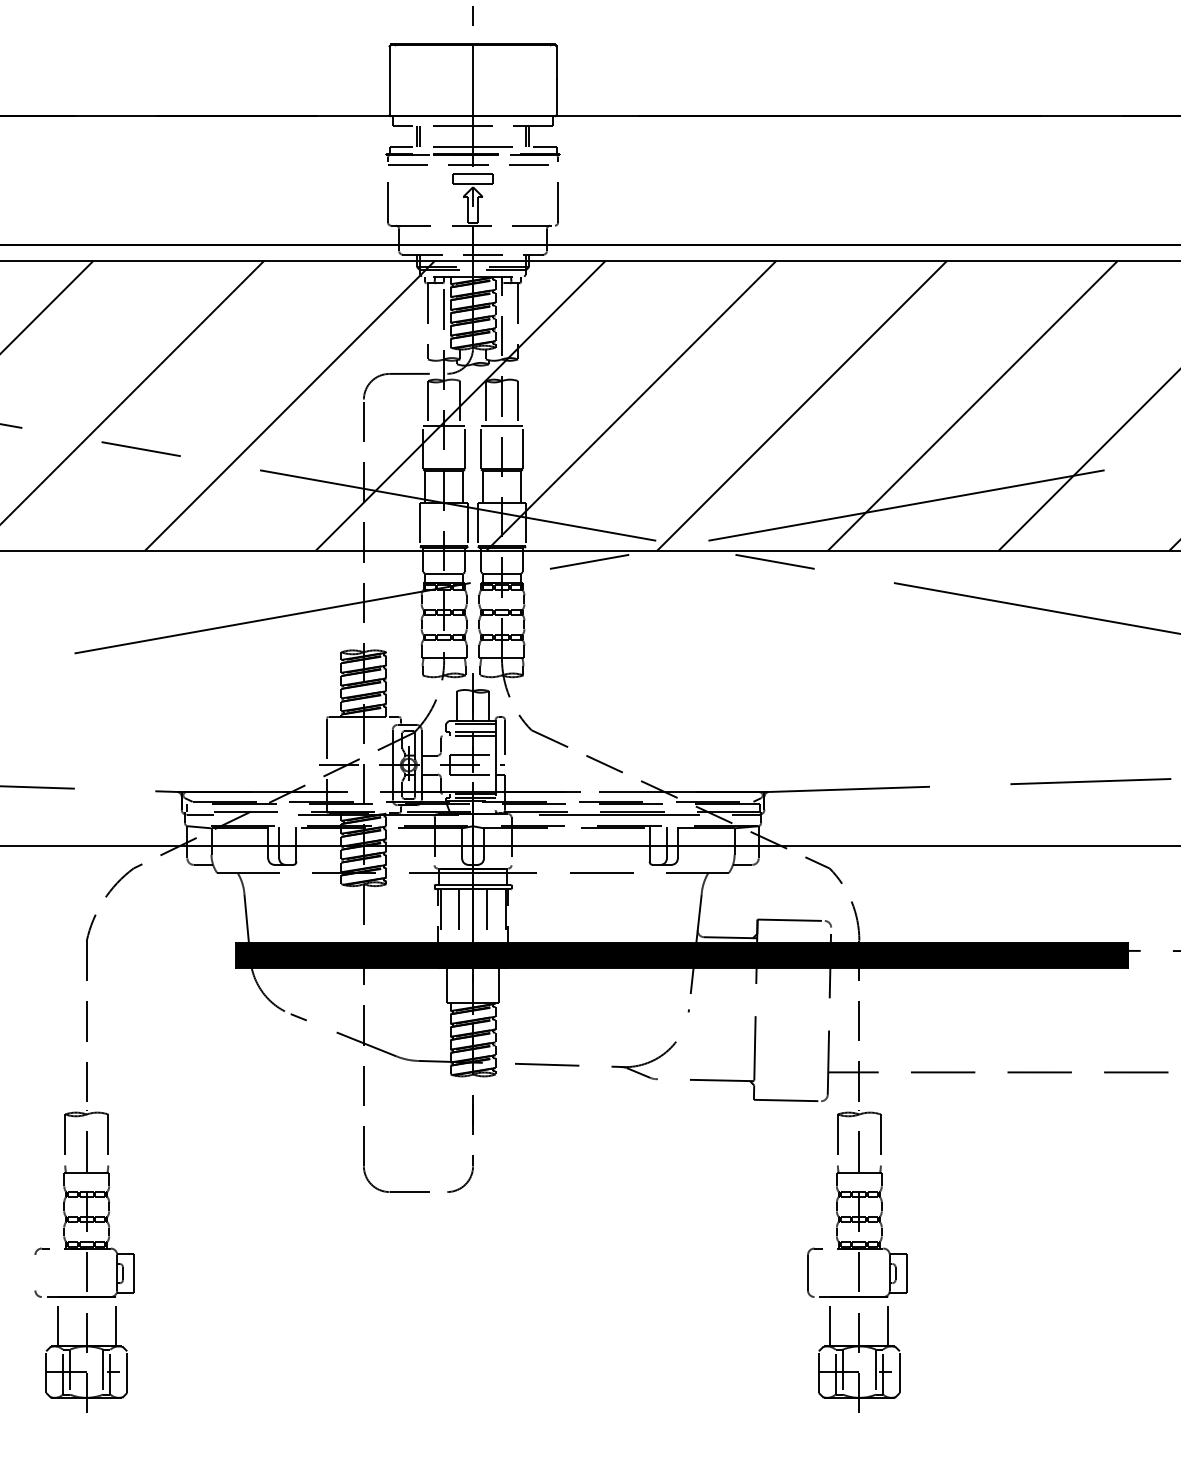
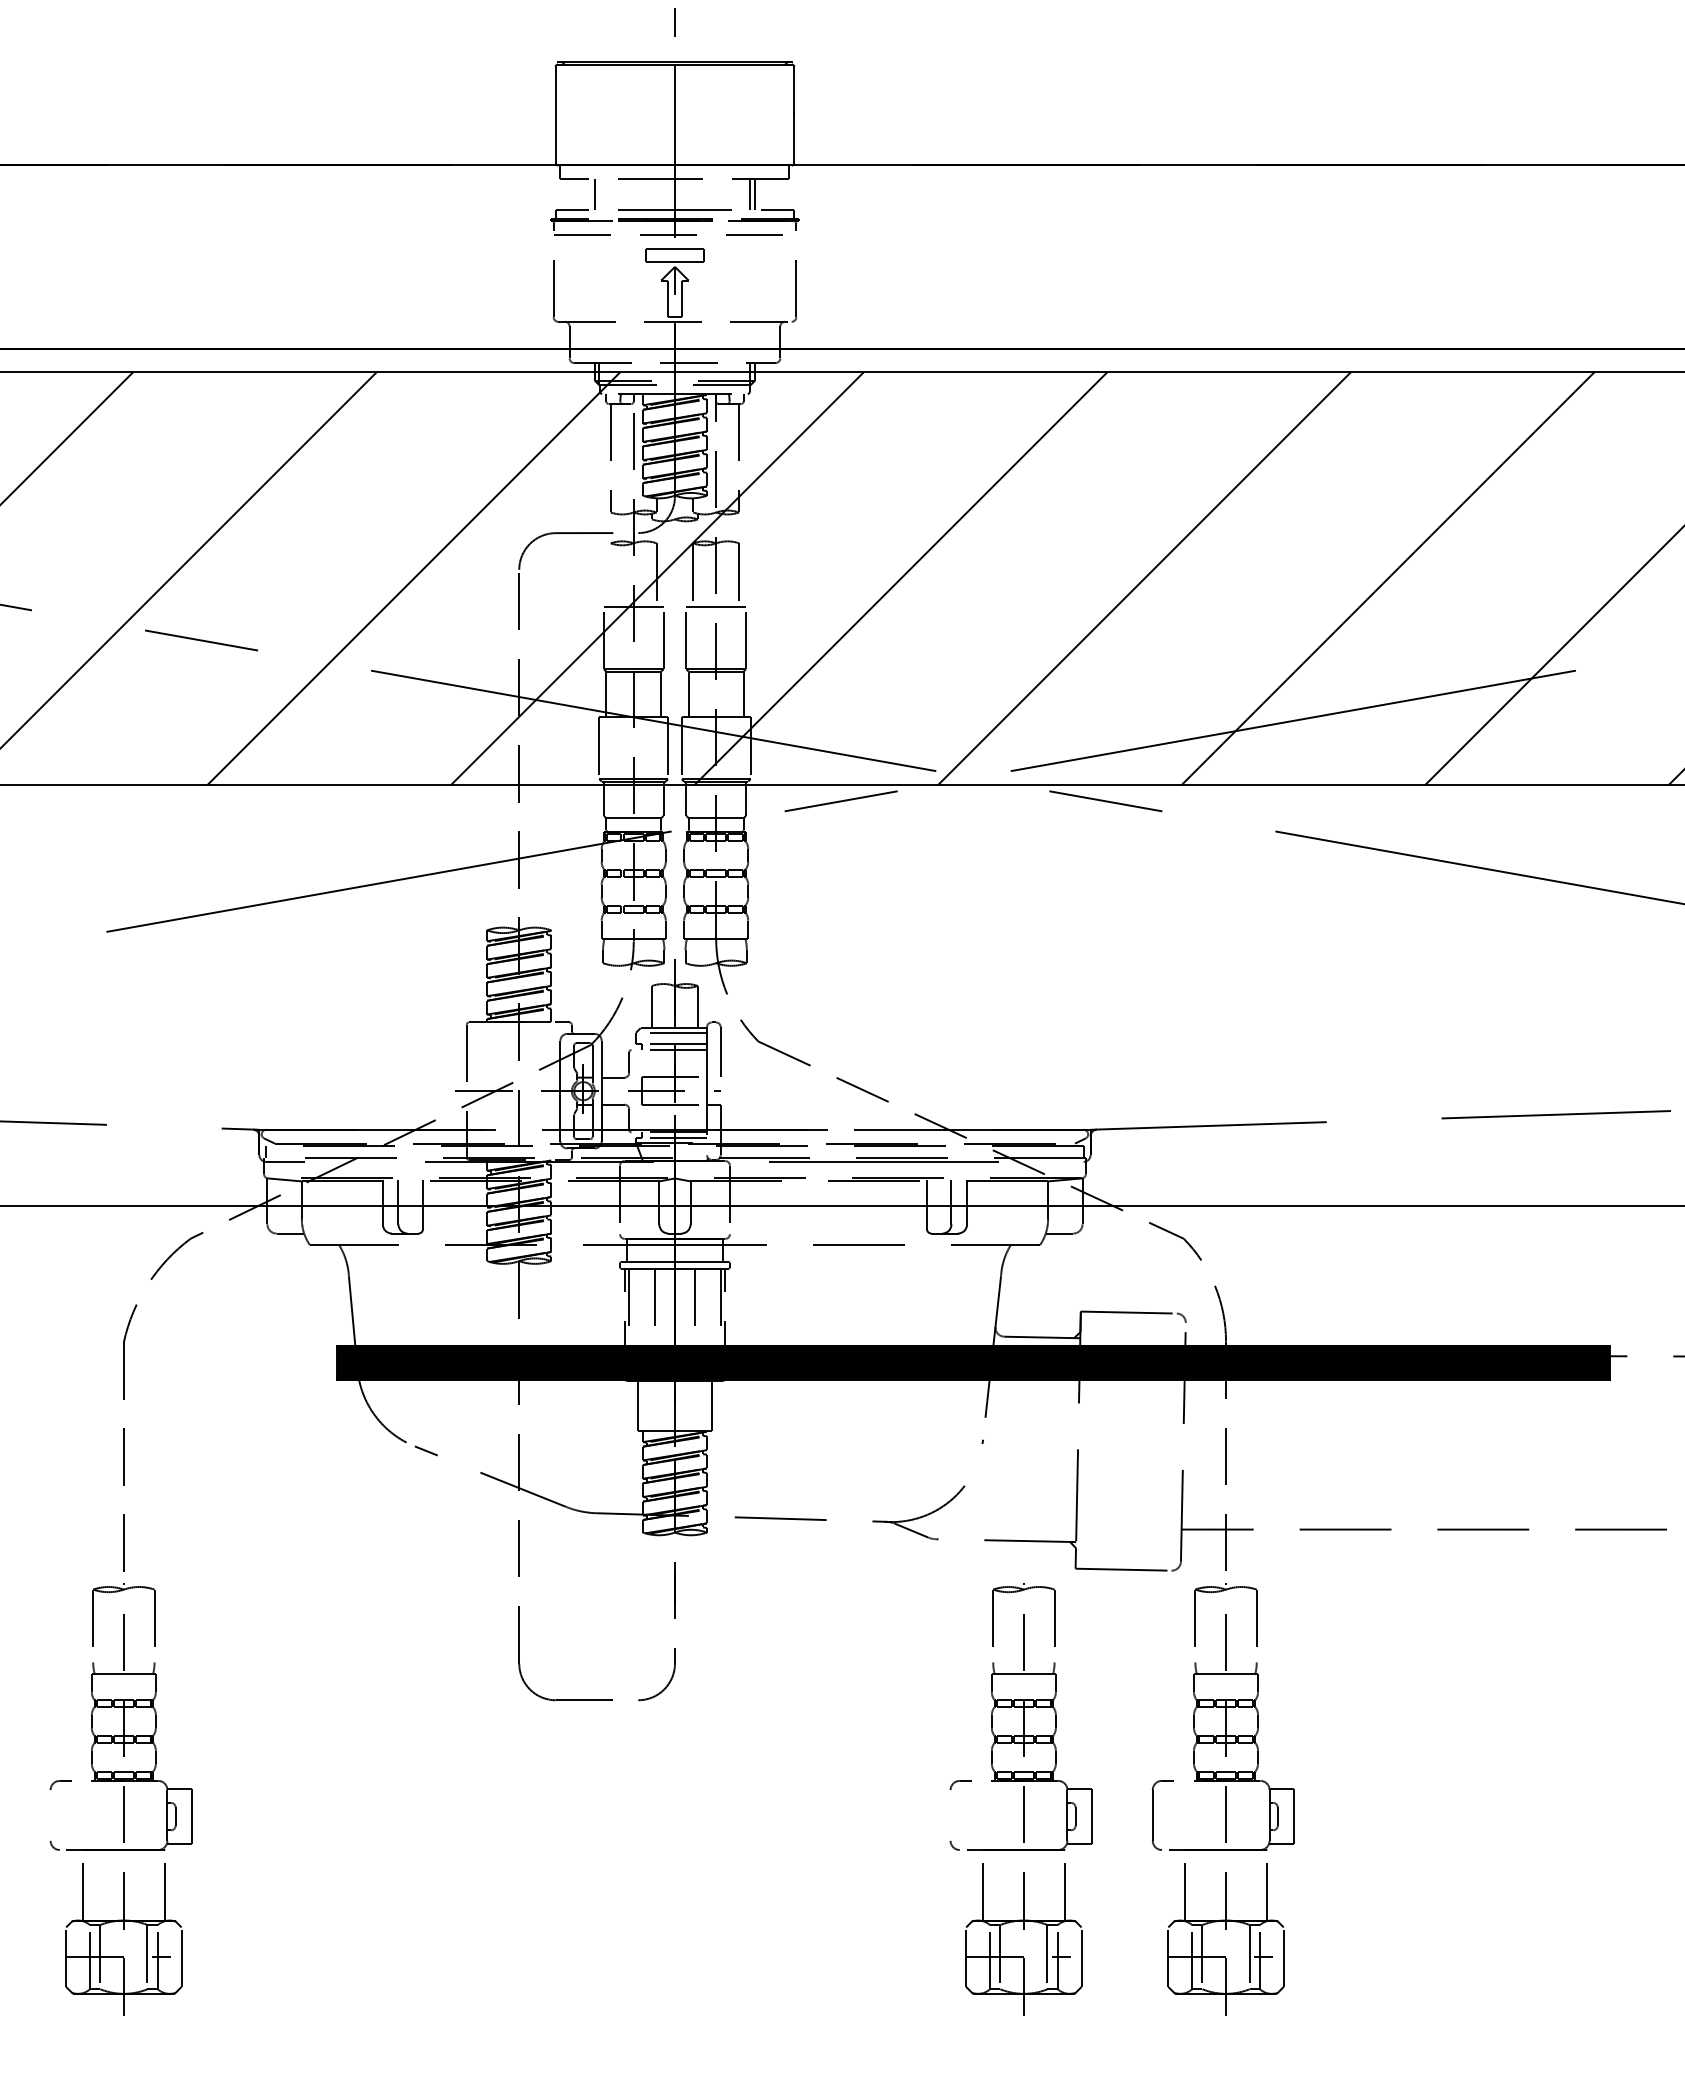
line: (420, 136) -> (599, 194), removed
line: (427, 403) -> (610, 575), removed
line: (745, 814) -> (1063, 1161), removed
part: (715, 1261) -> (1020, 1799), added

